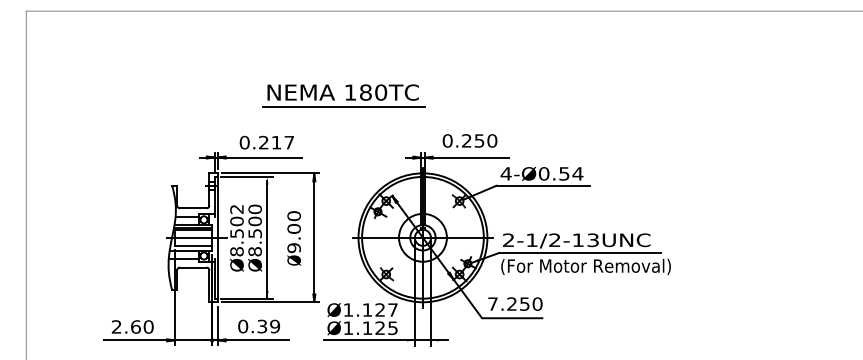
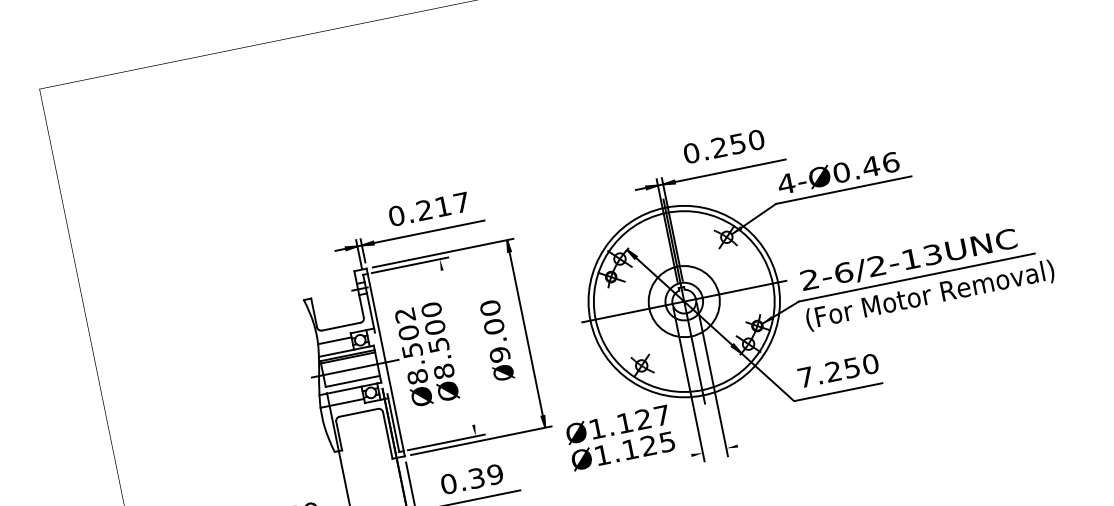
part: (343, 95) -> (526, 117), removed
text: (570, 173) -> (879, 164), 4-Ø0.54 -> 4-Ø0.46
line: (267, 239) -> (458, 350), removed
text: (532, 240) -> (844, 273), 2-1/2-13UNC -> 2-6/2-13UNC
line: (385, 340) -> (660, 462), removed

